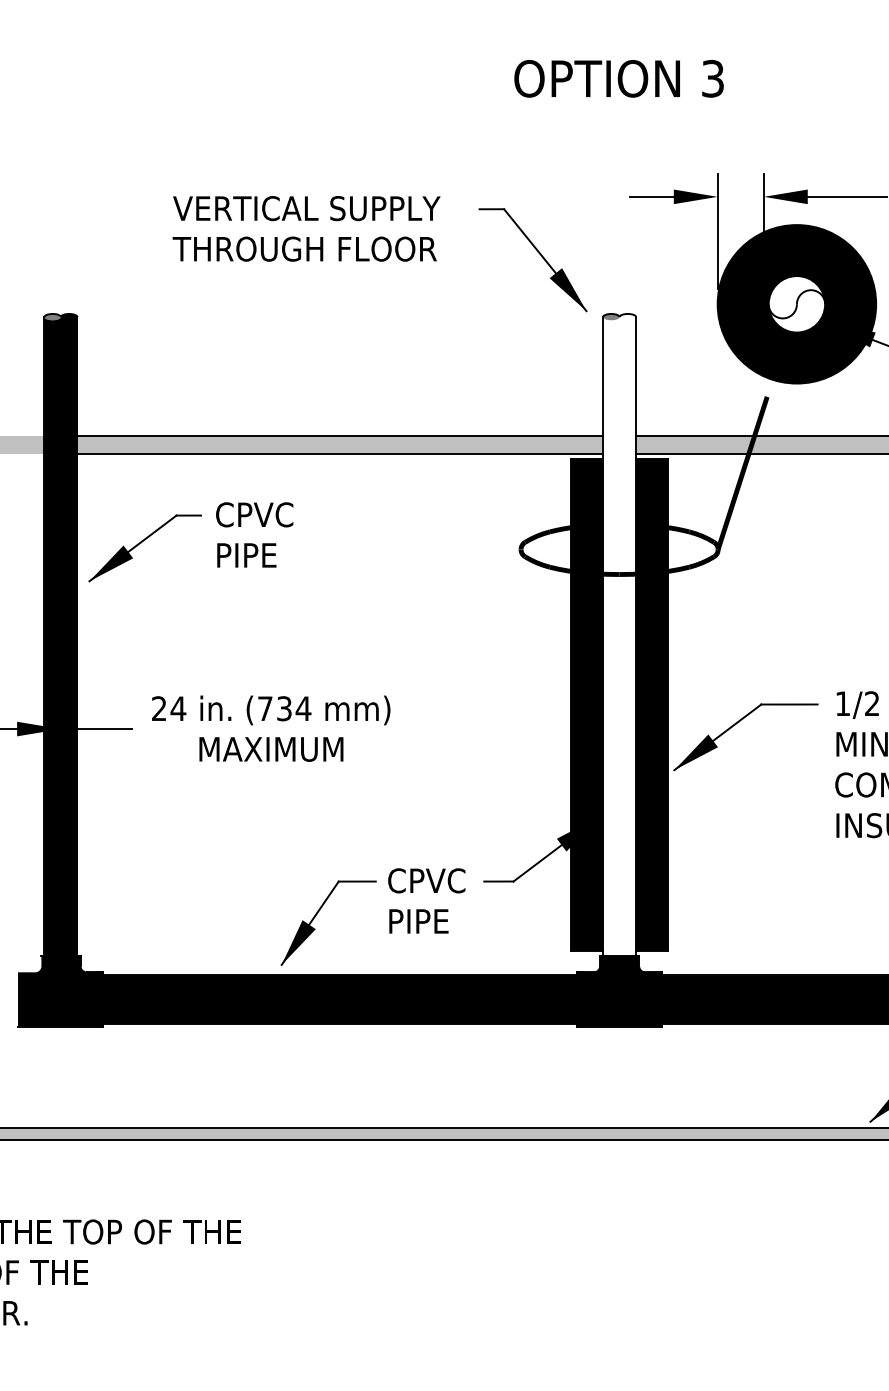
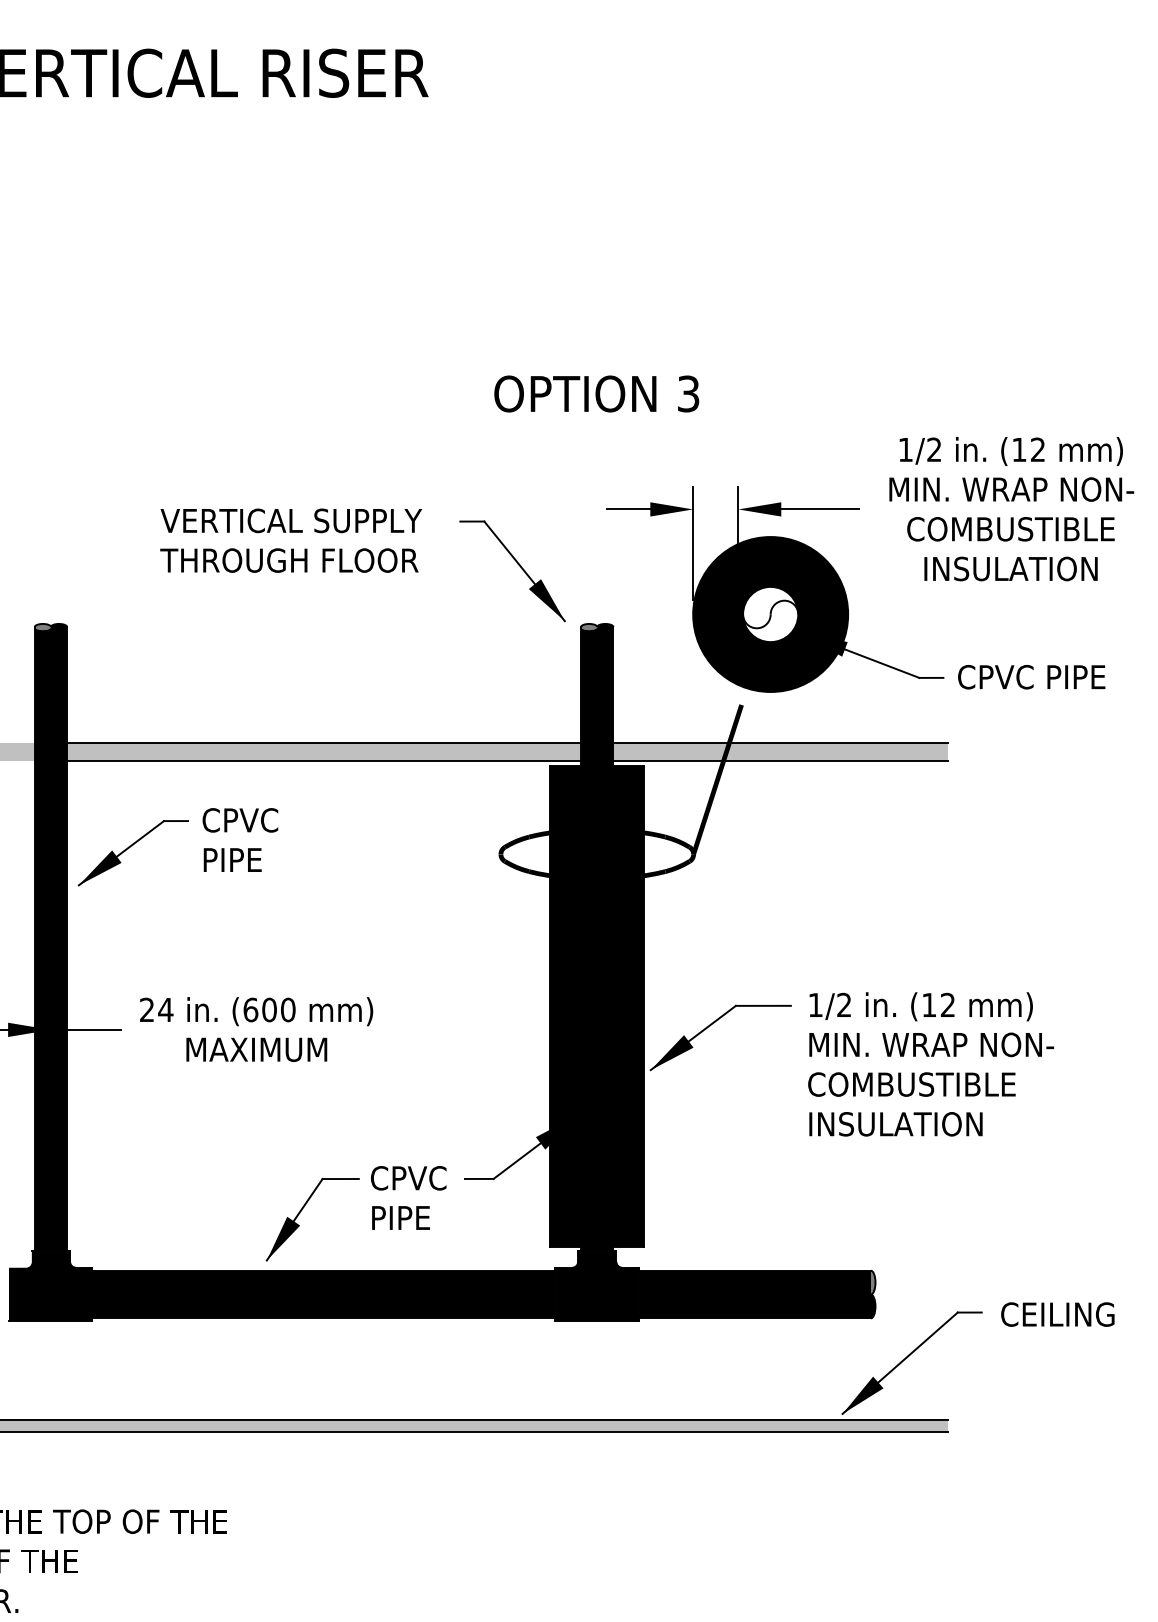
fill: (619, 634) -> (597, 937), added
text: (284, 708) -> (269, 1009), (734 -> (600

